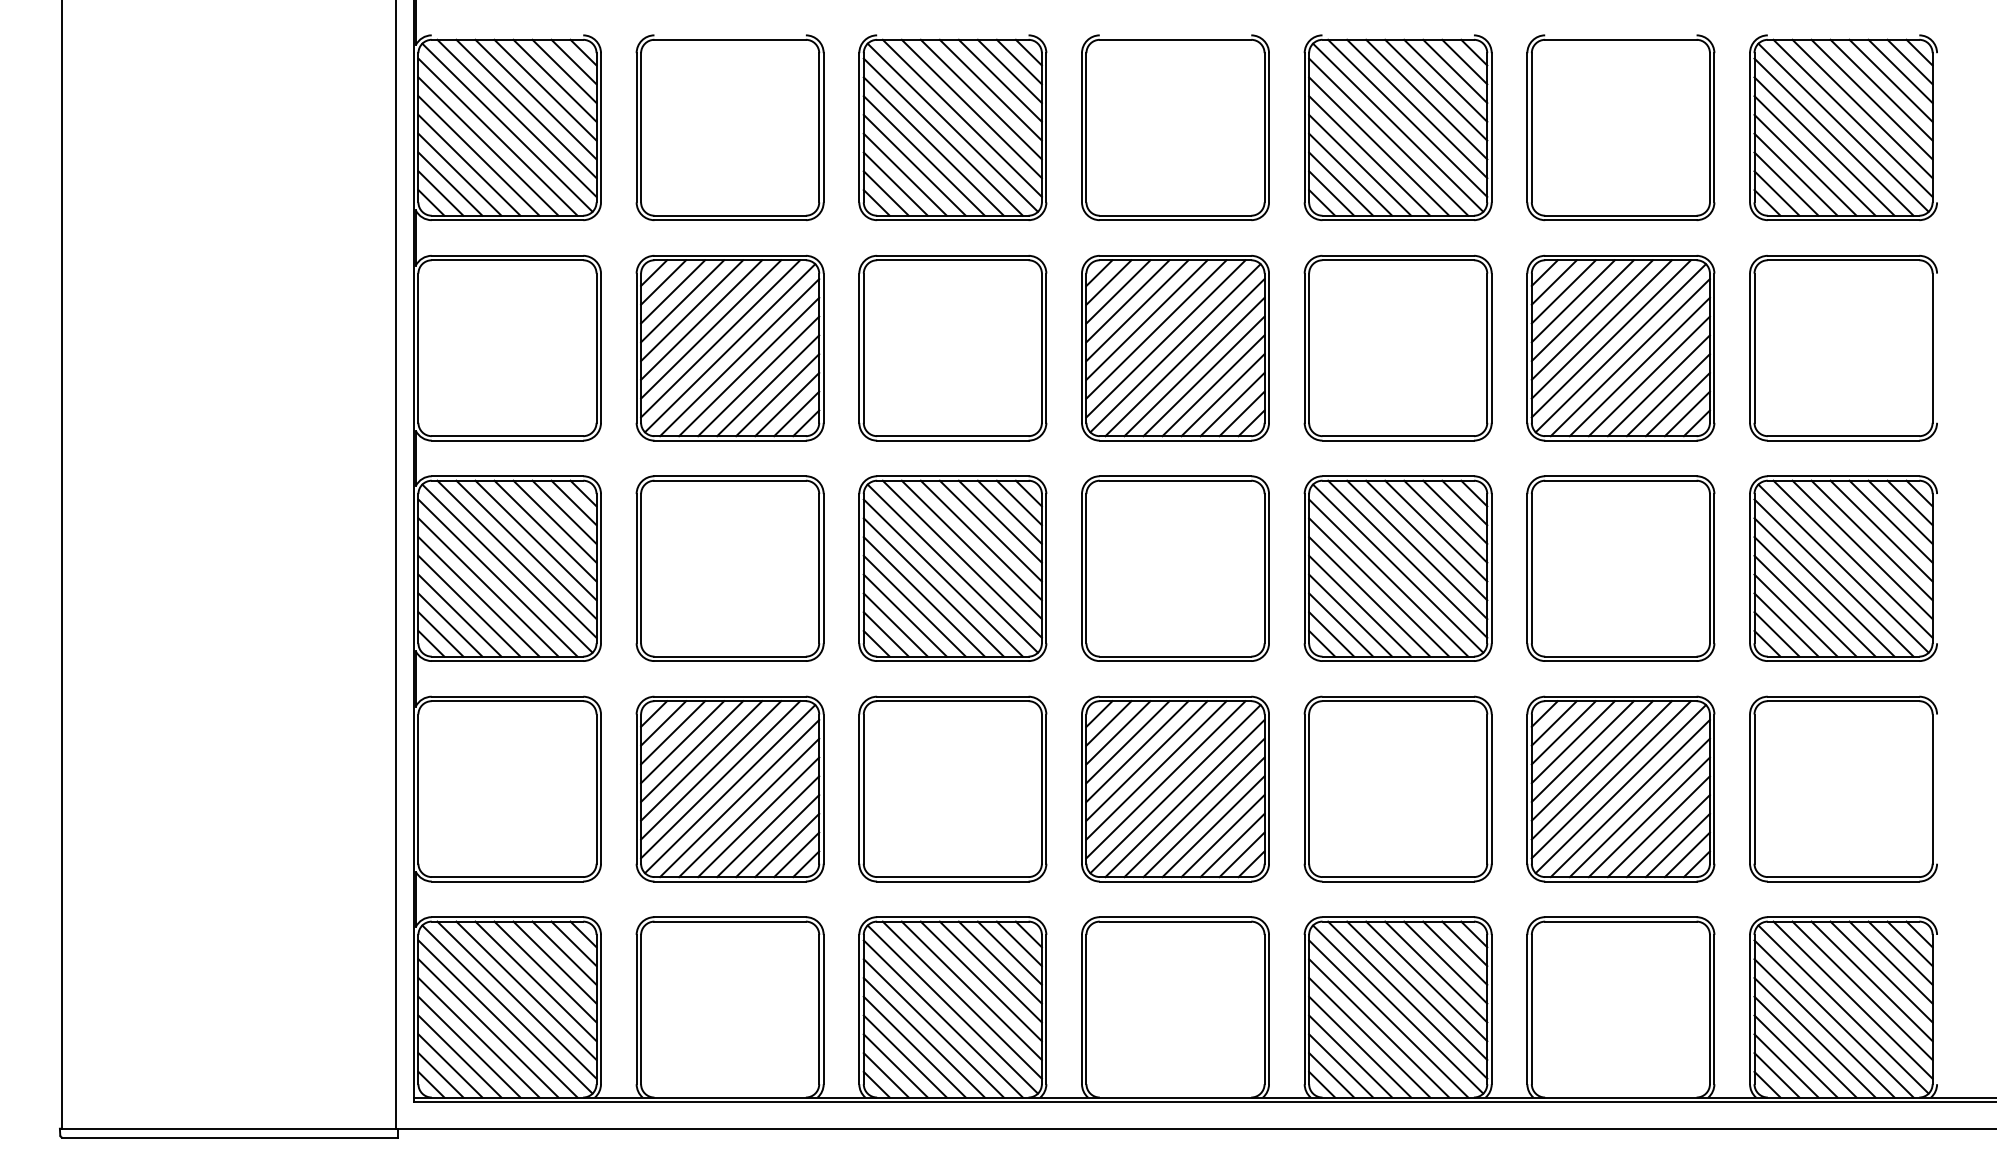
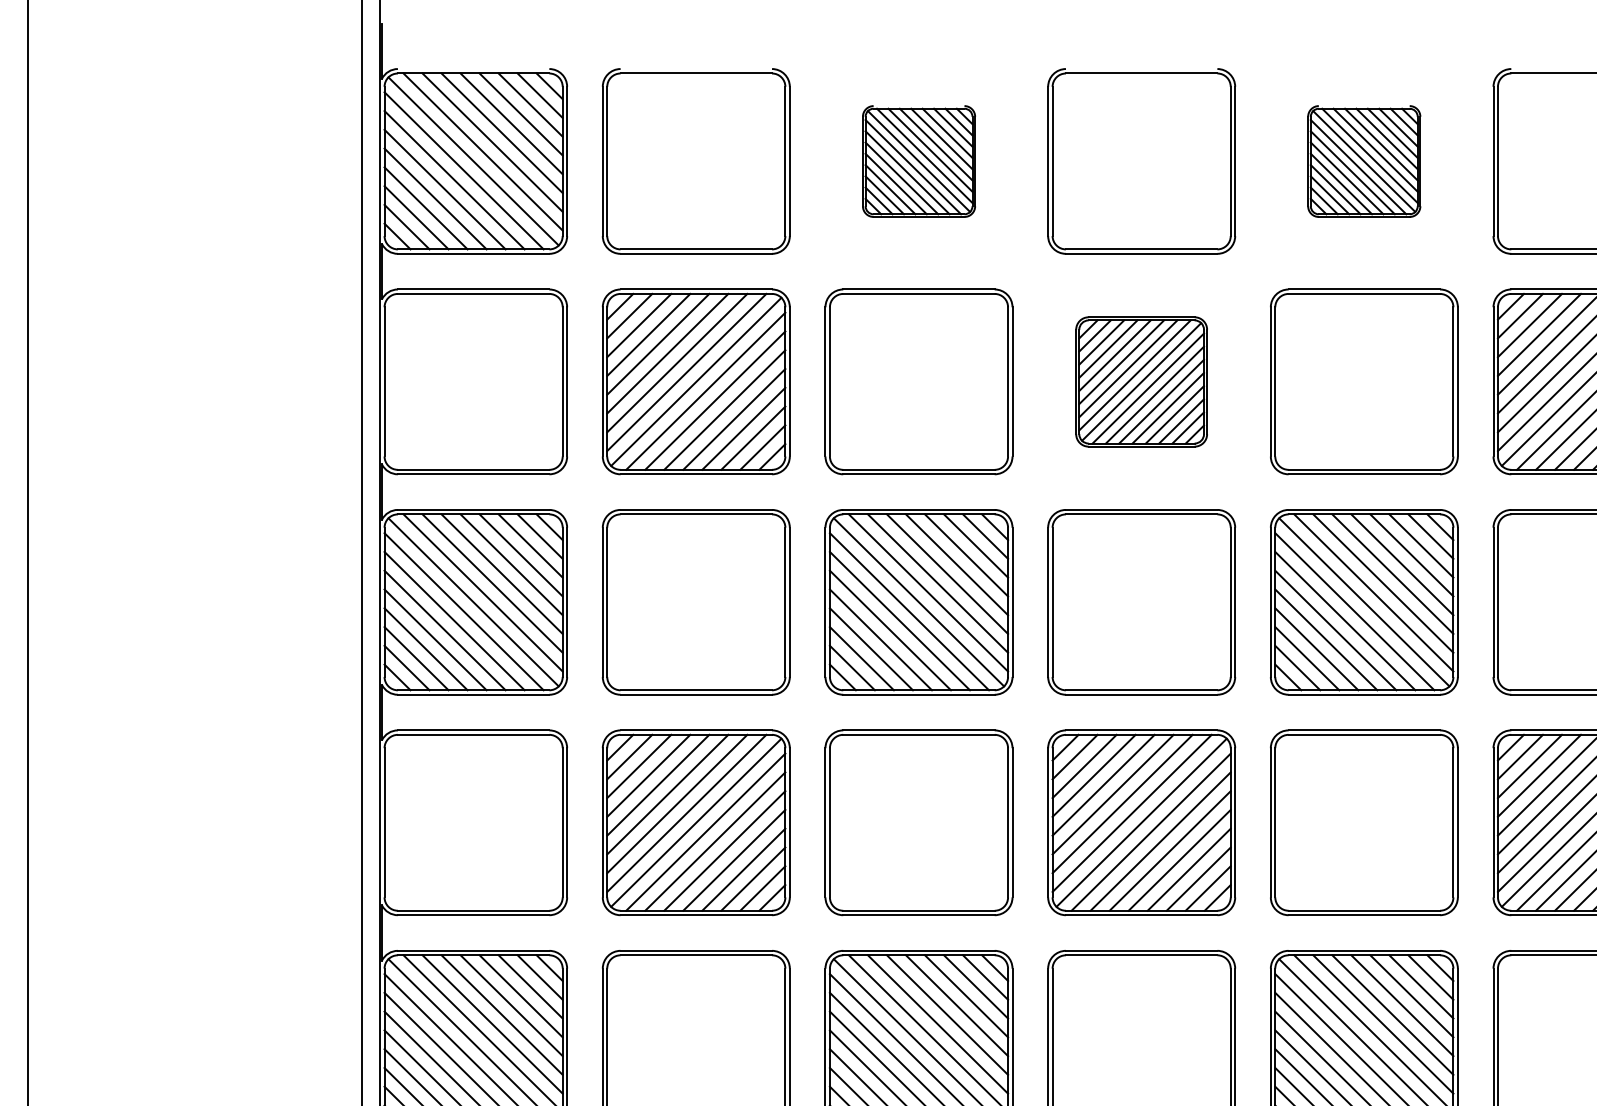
part: (952, 127) -> (918, 161), size x0.6
part: (1397, 127) -> (1363, 161), size x0.6
part: (1175, 348) -> (1141, 382), size x0.7

